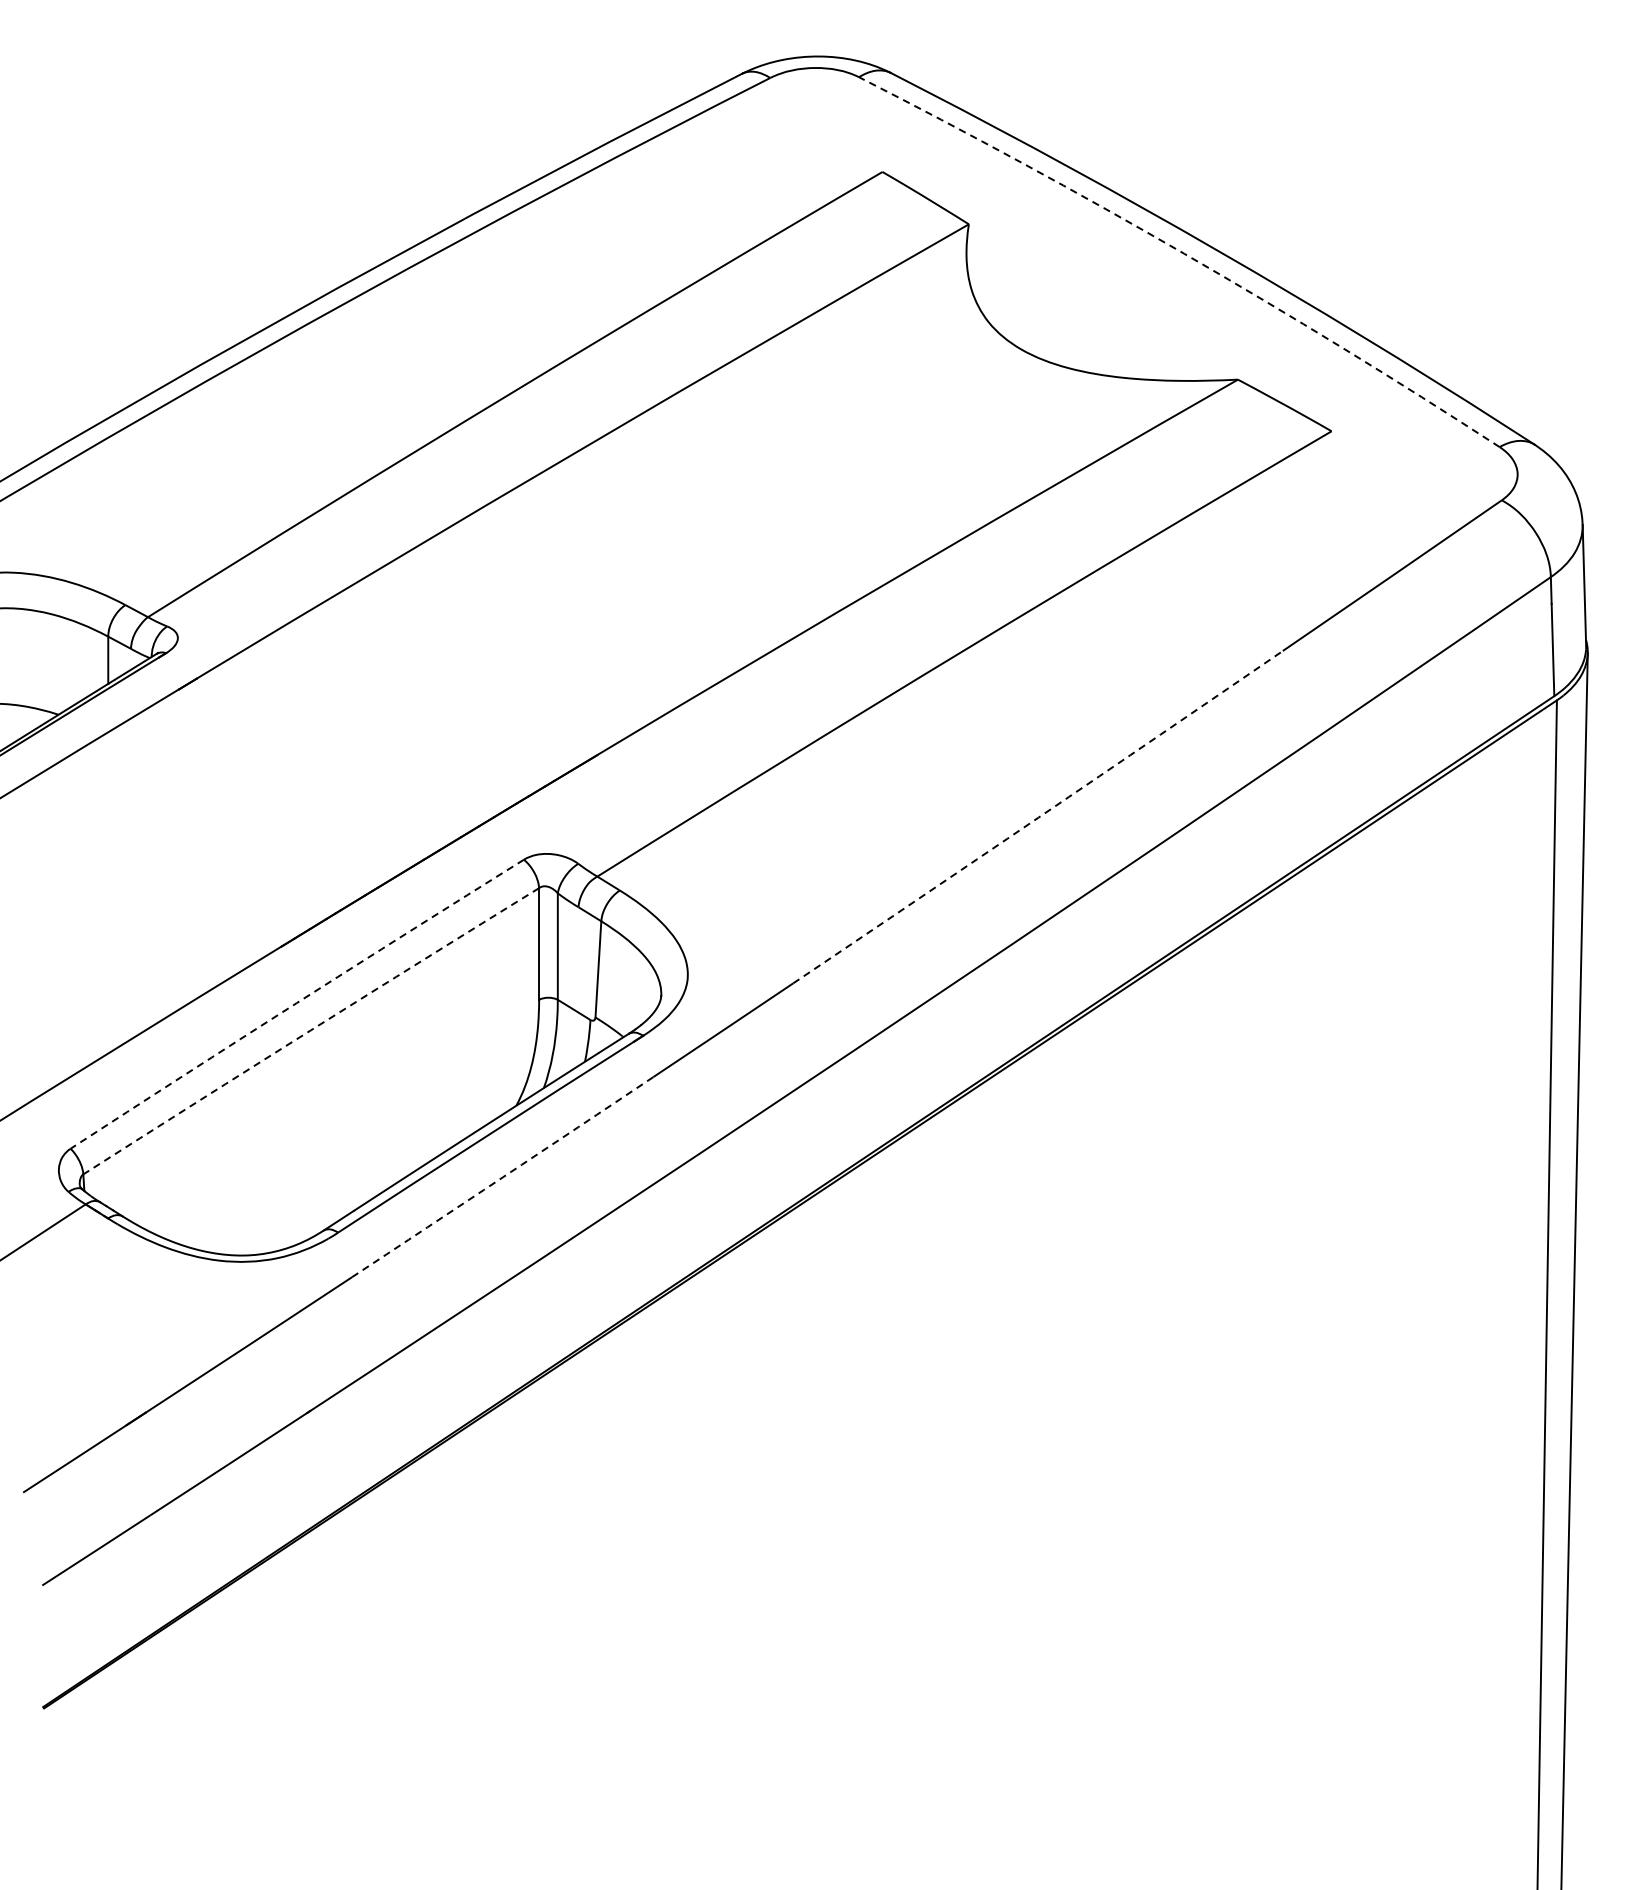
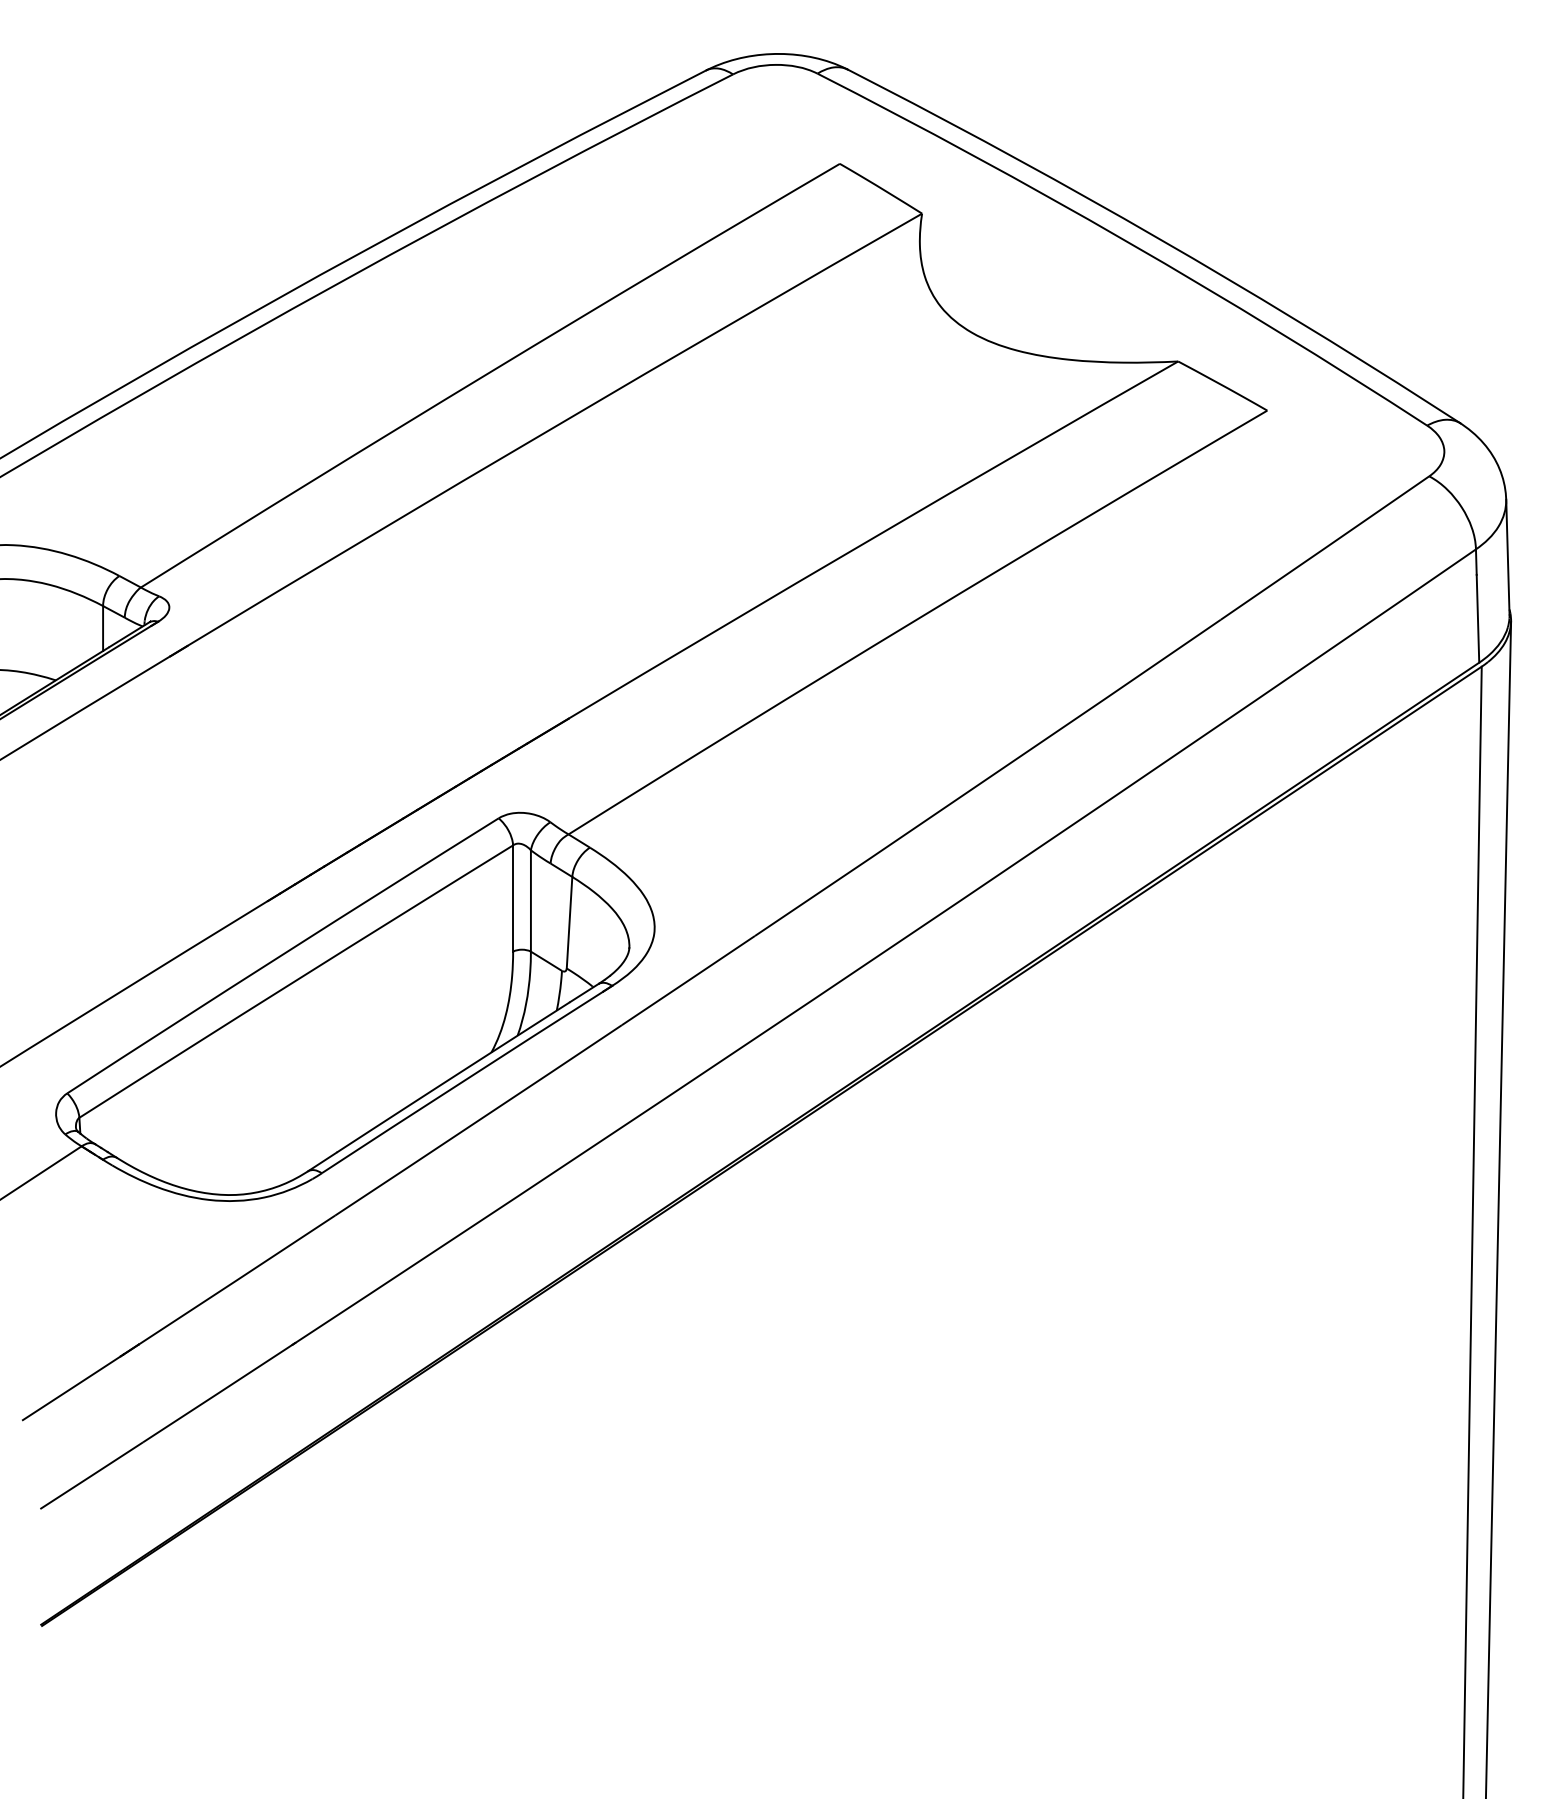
arc: (1184, 253) -> (1127, 241), dashed -> solid
arc: (1038, 817) -> (988, 778), dashed -> solid
arc: (296, 1002) -> (282, 954), dashed -> solid
arc: (310, 1030) -> (295, 980), dashed -> solid
arc: (502, 1177) -> (478, 1120), dashed -> solid

